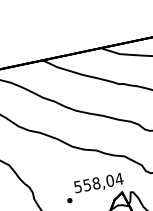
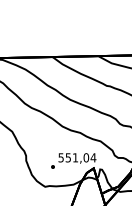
text: (96, 183) -> (75, 157), 558,04 -> 551,04

